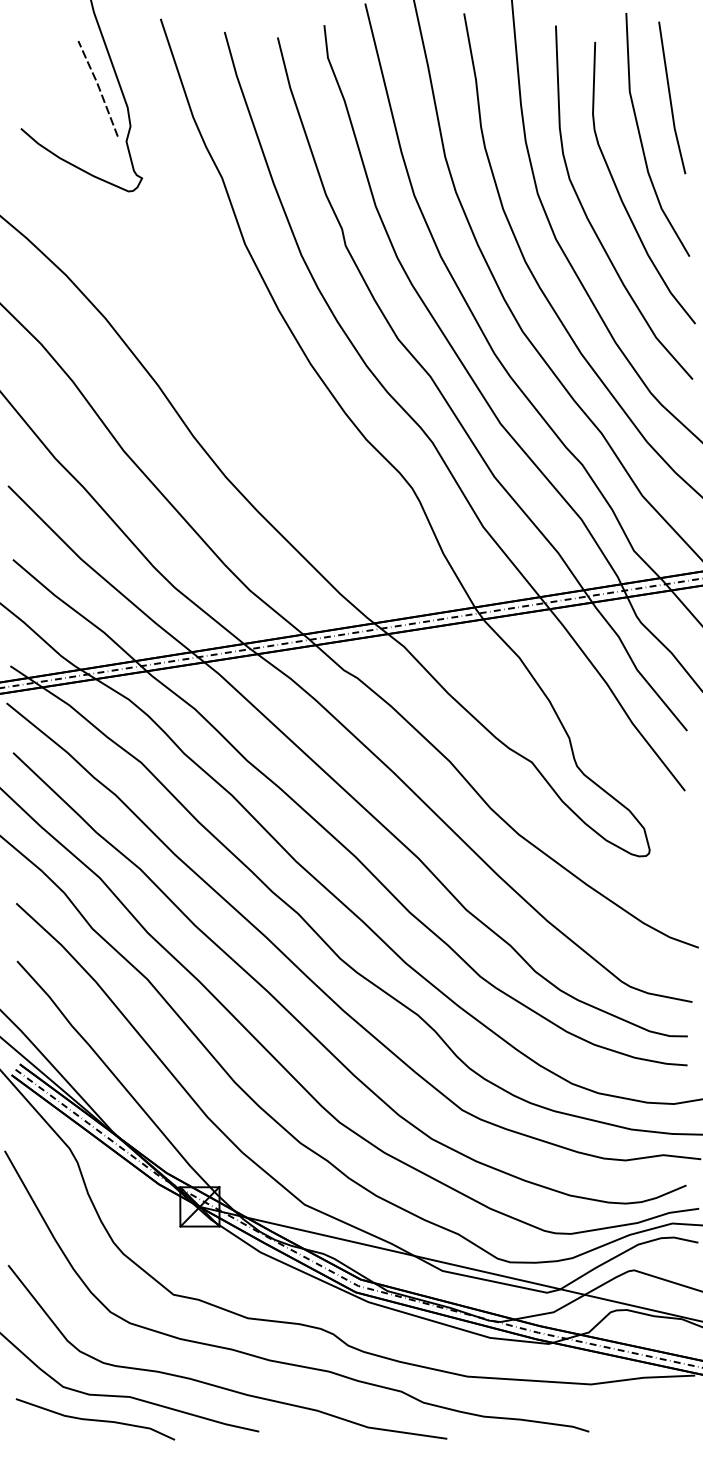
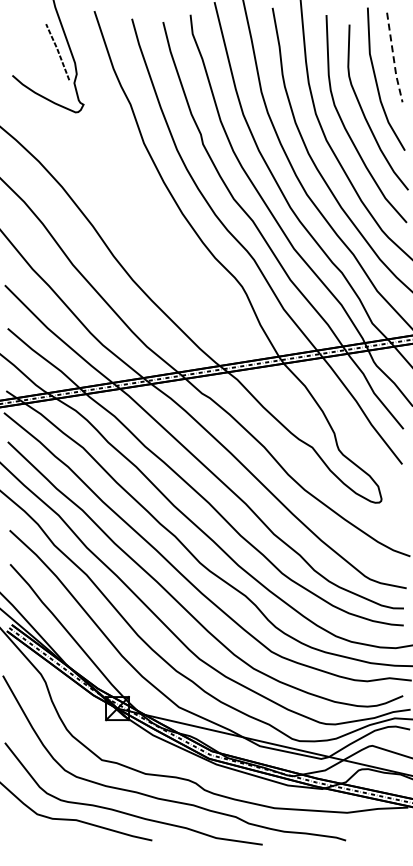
line: (670, 99) -> (393, 58), solid -> dashed
curve: (94, 1417) -> (55, 832), removed

